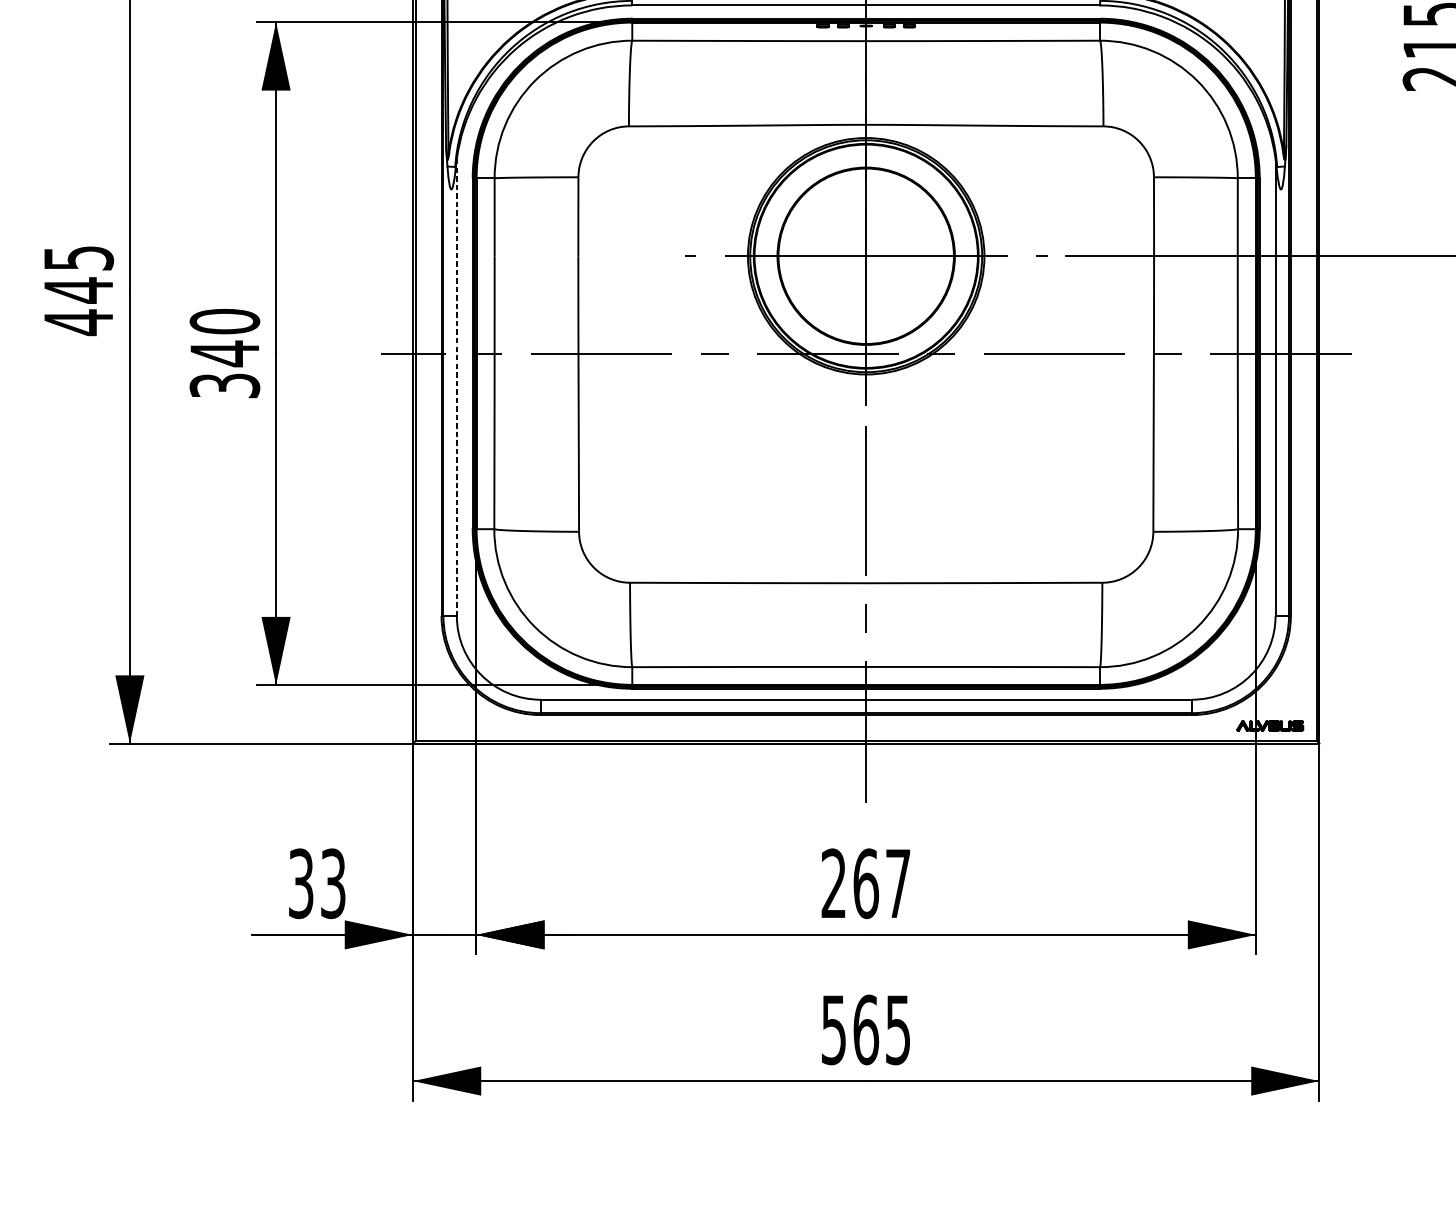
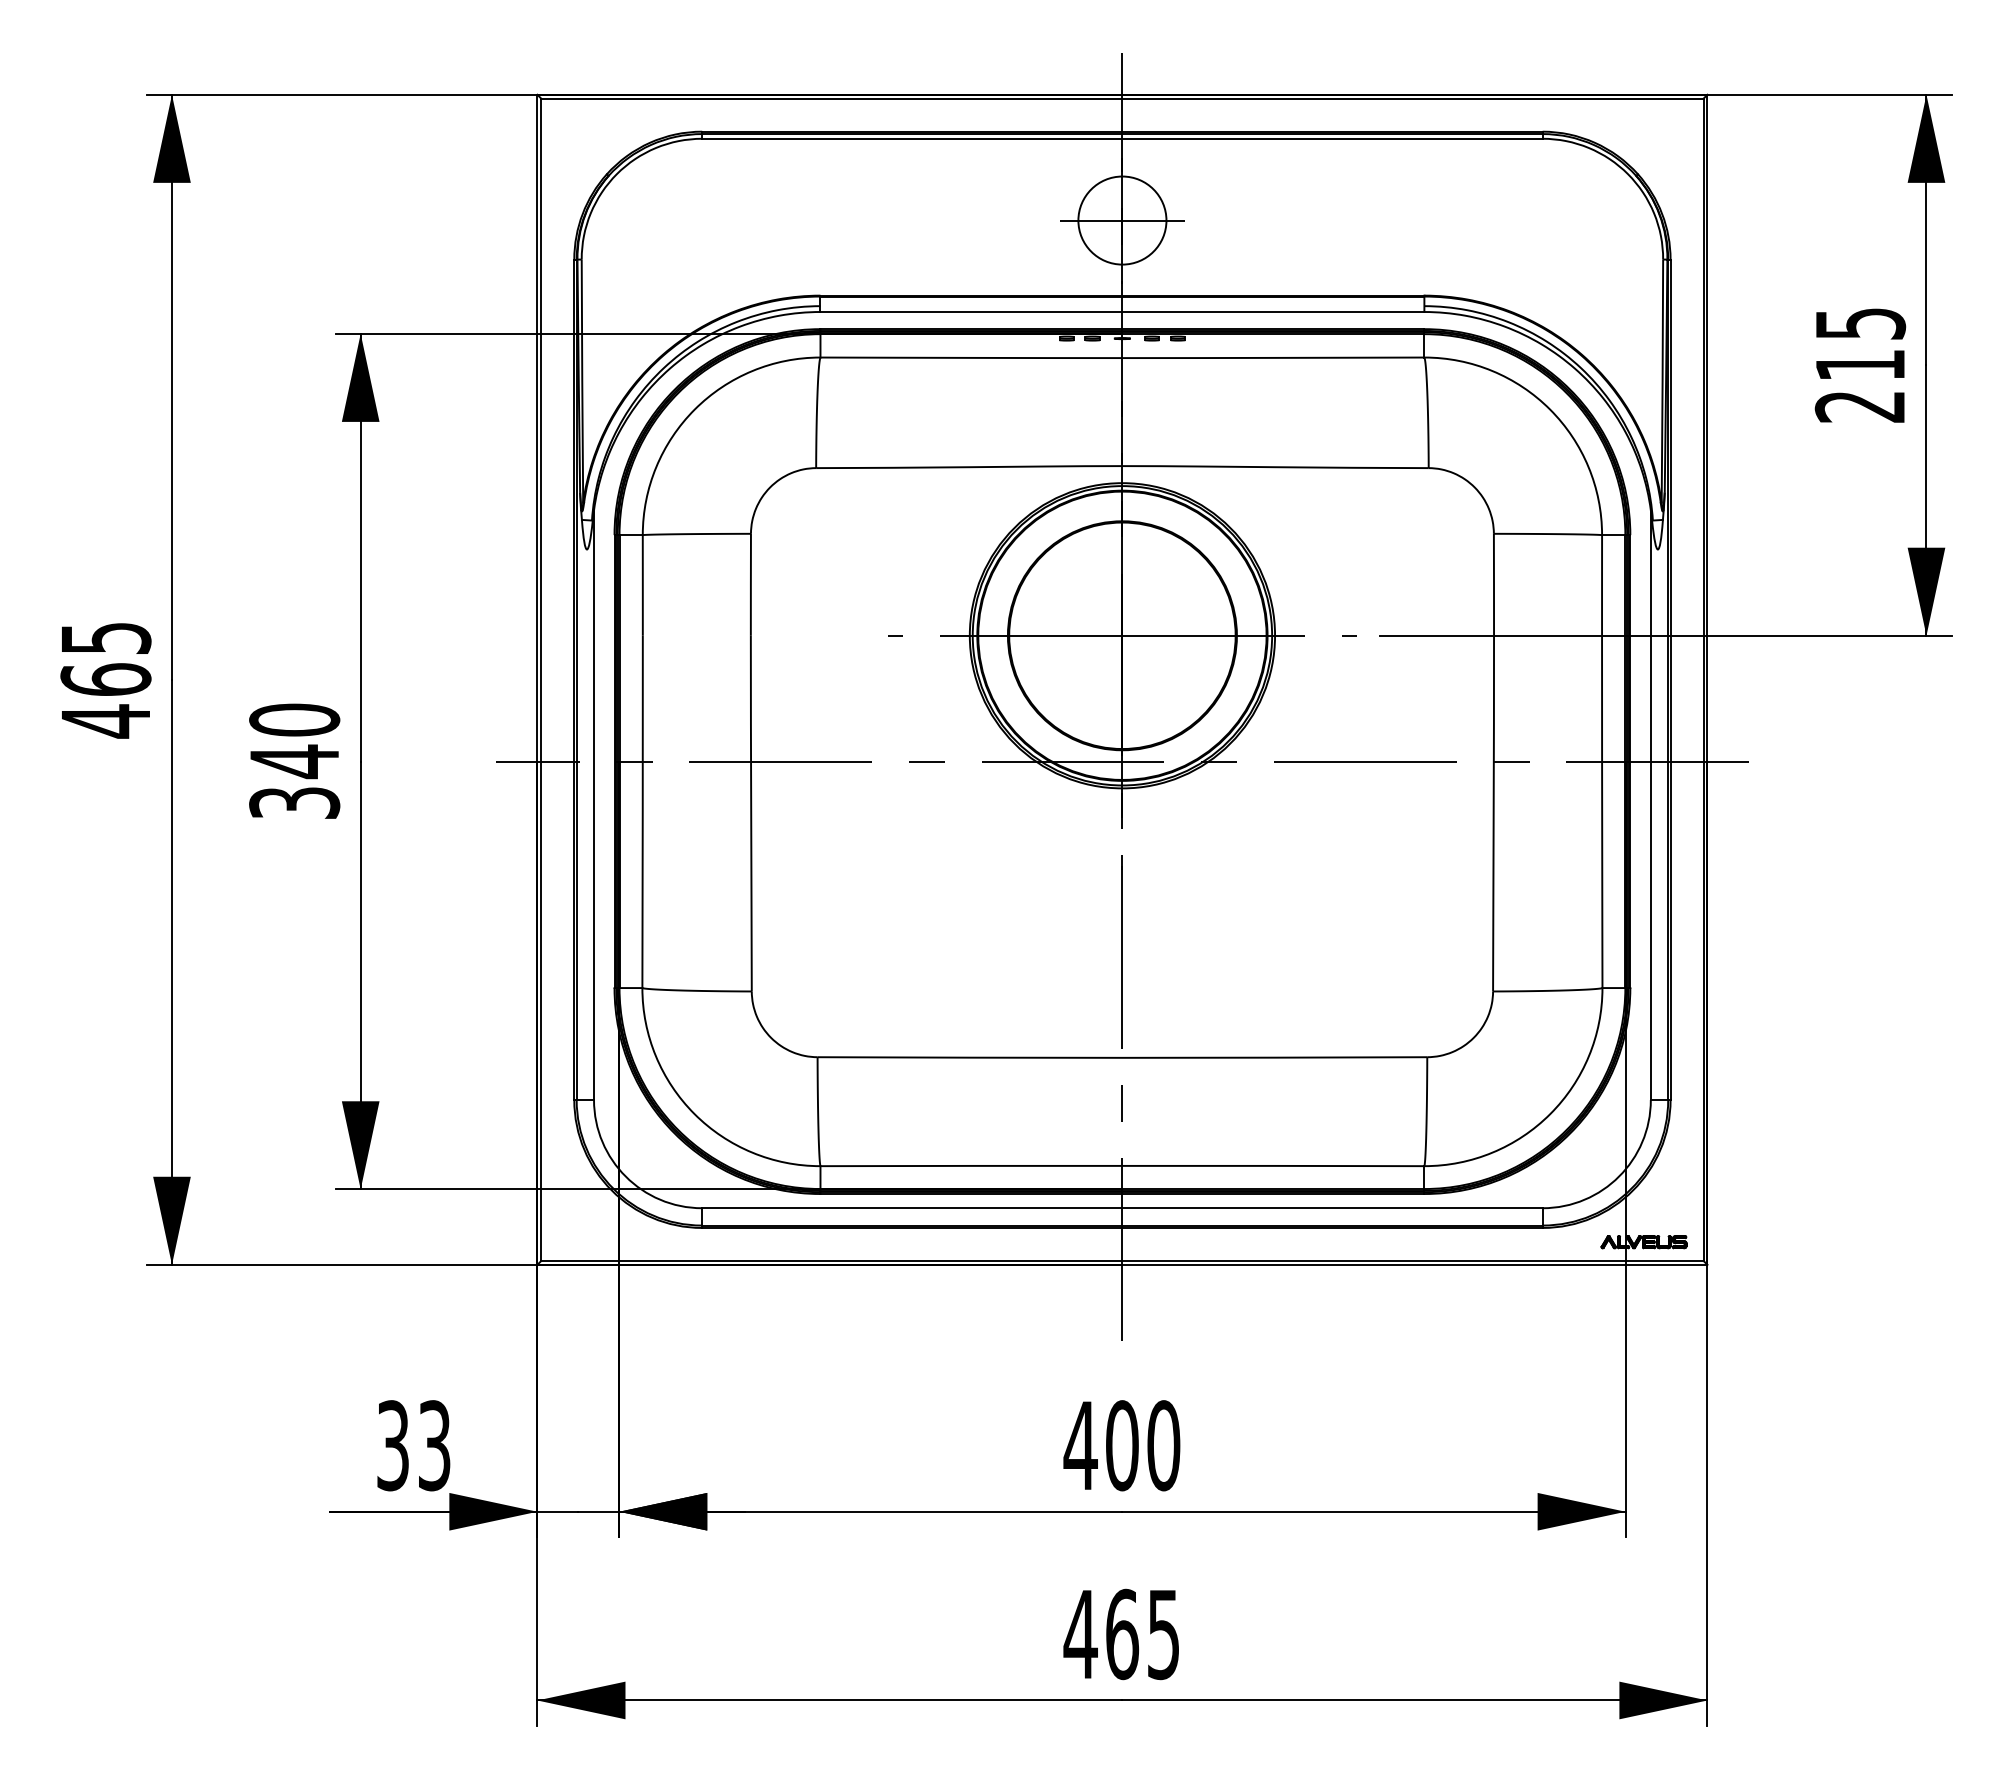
text: (78, 290) -> (105, 679), 445 -> 465
line: (457, 387) -> (594, 805), dashed -> solid
text: (865, 883) -> (1121, 1445), 267 -> 400
text: (833, 1030) -> (1080, 1635), 565 -> 465

